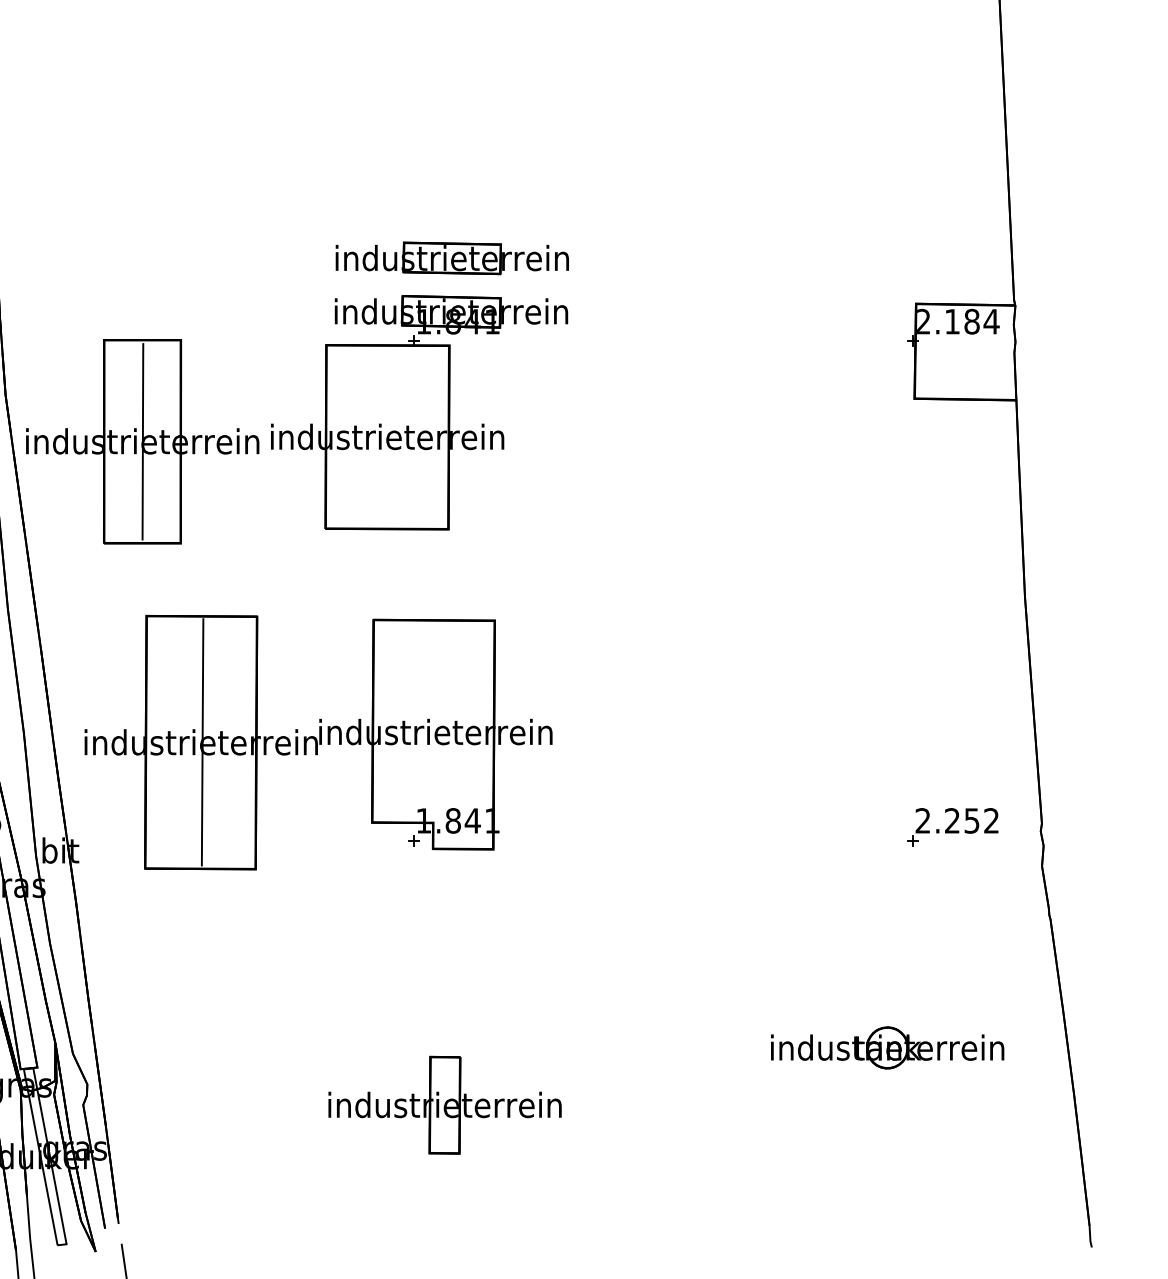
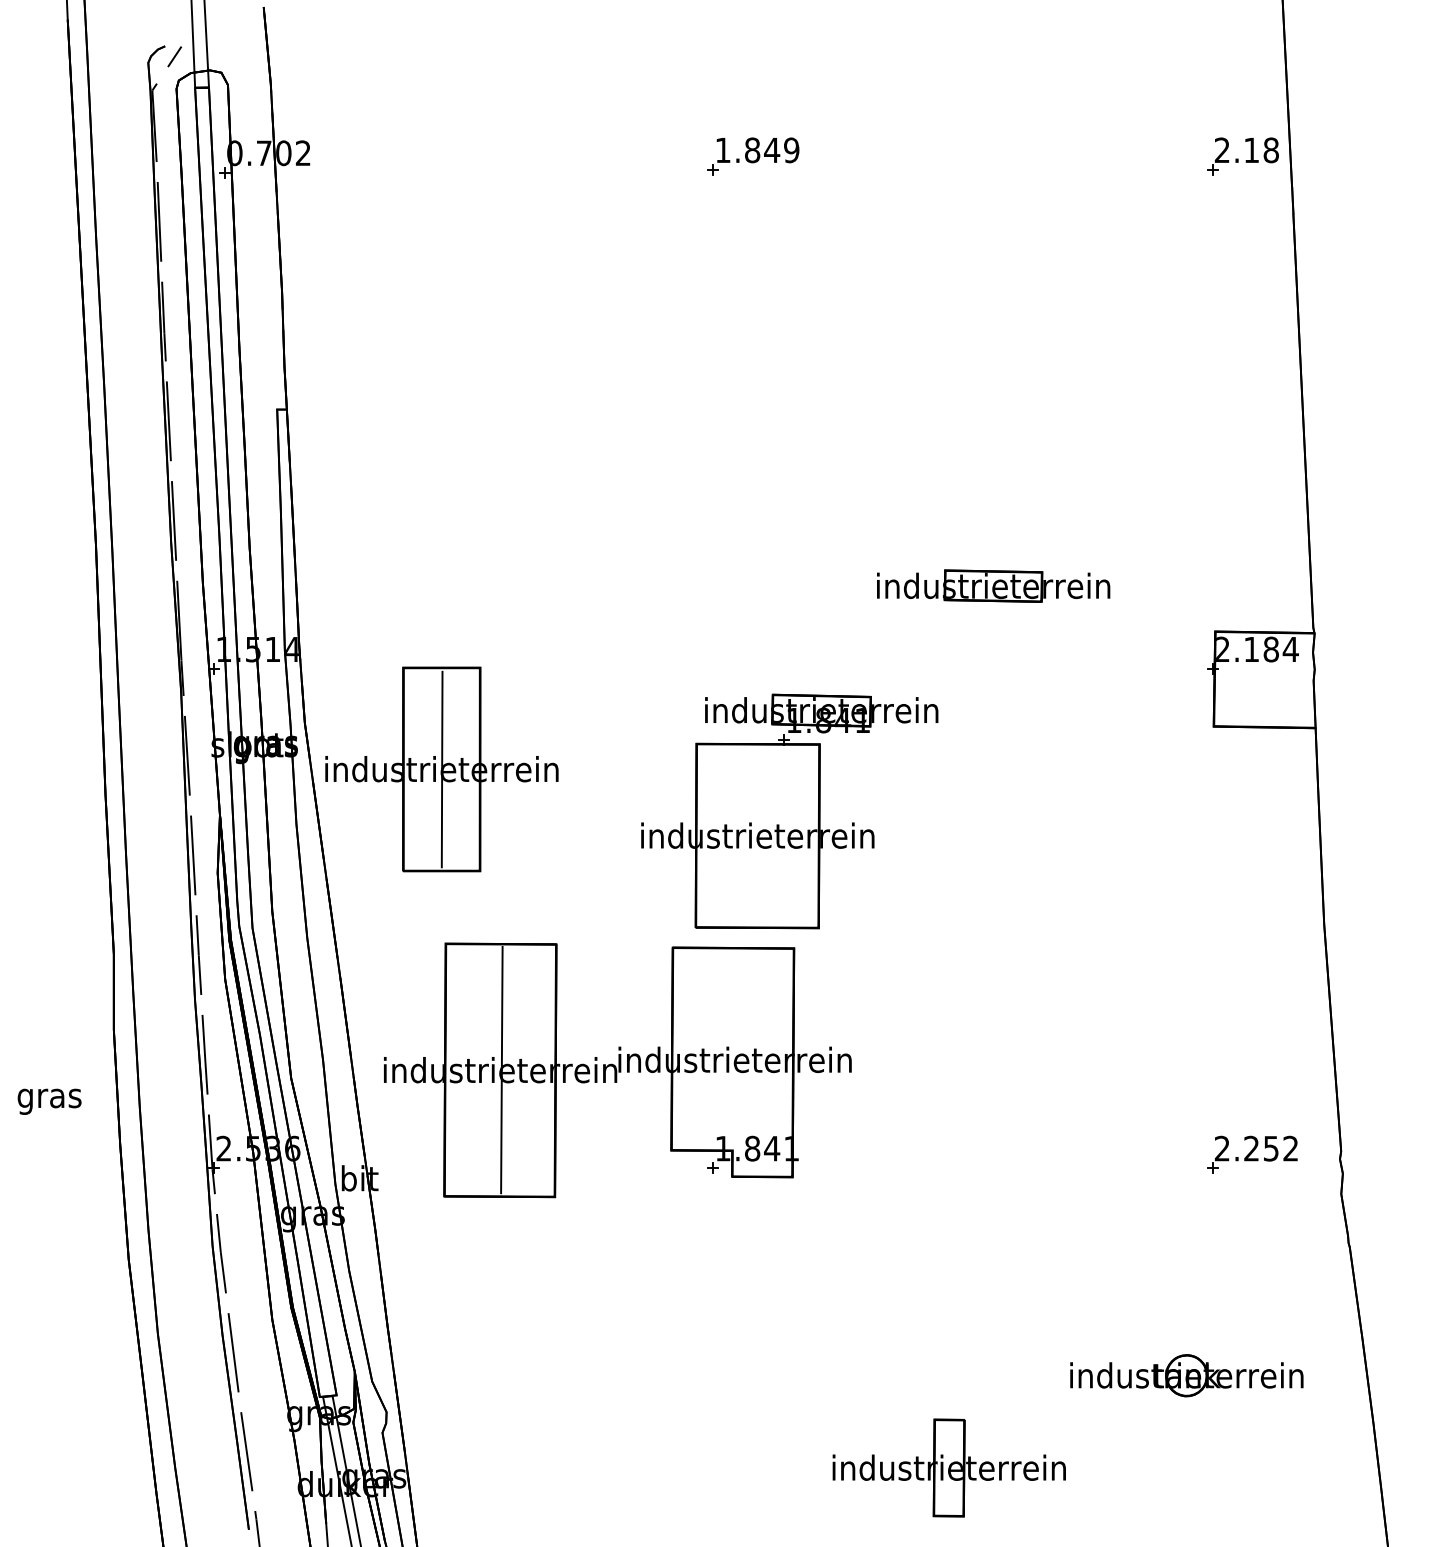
part: (452, 257) -> (993, 585), moved
part: (419, 412) -> (789, 811), moved
part: (444, 1104) -> (948, 1467), moved

